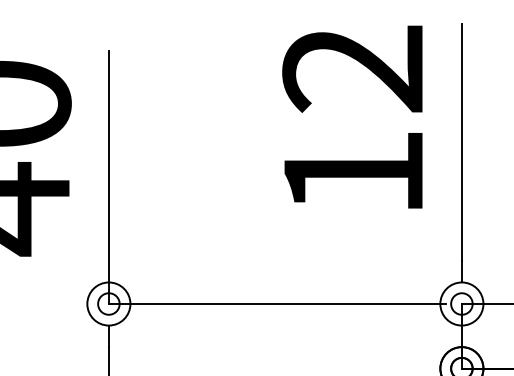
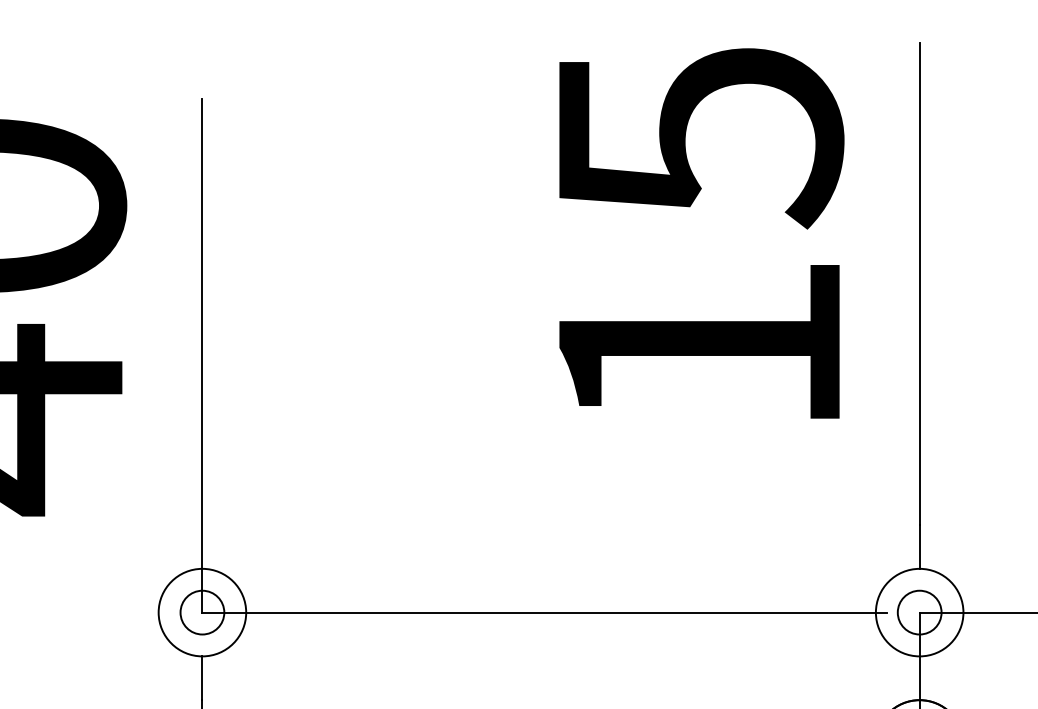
text: (353, 70) -> (699, 138), 12 -> 15

